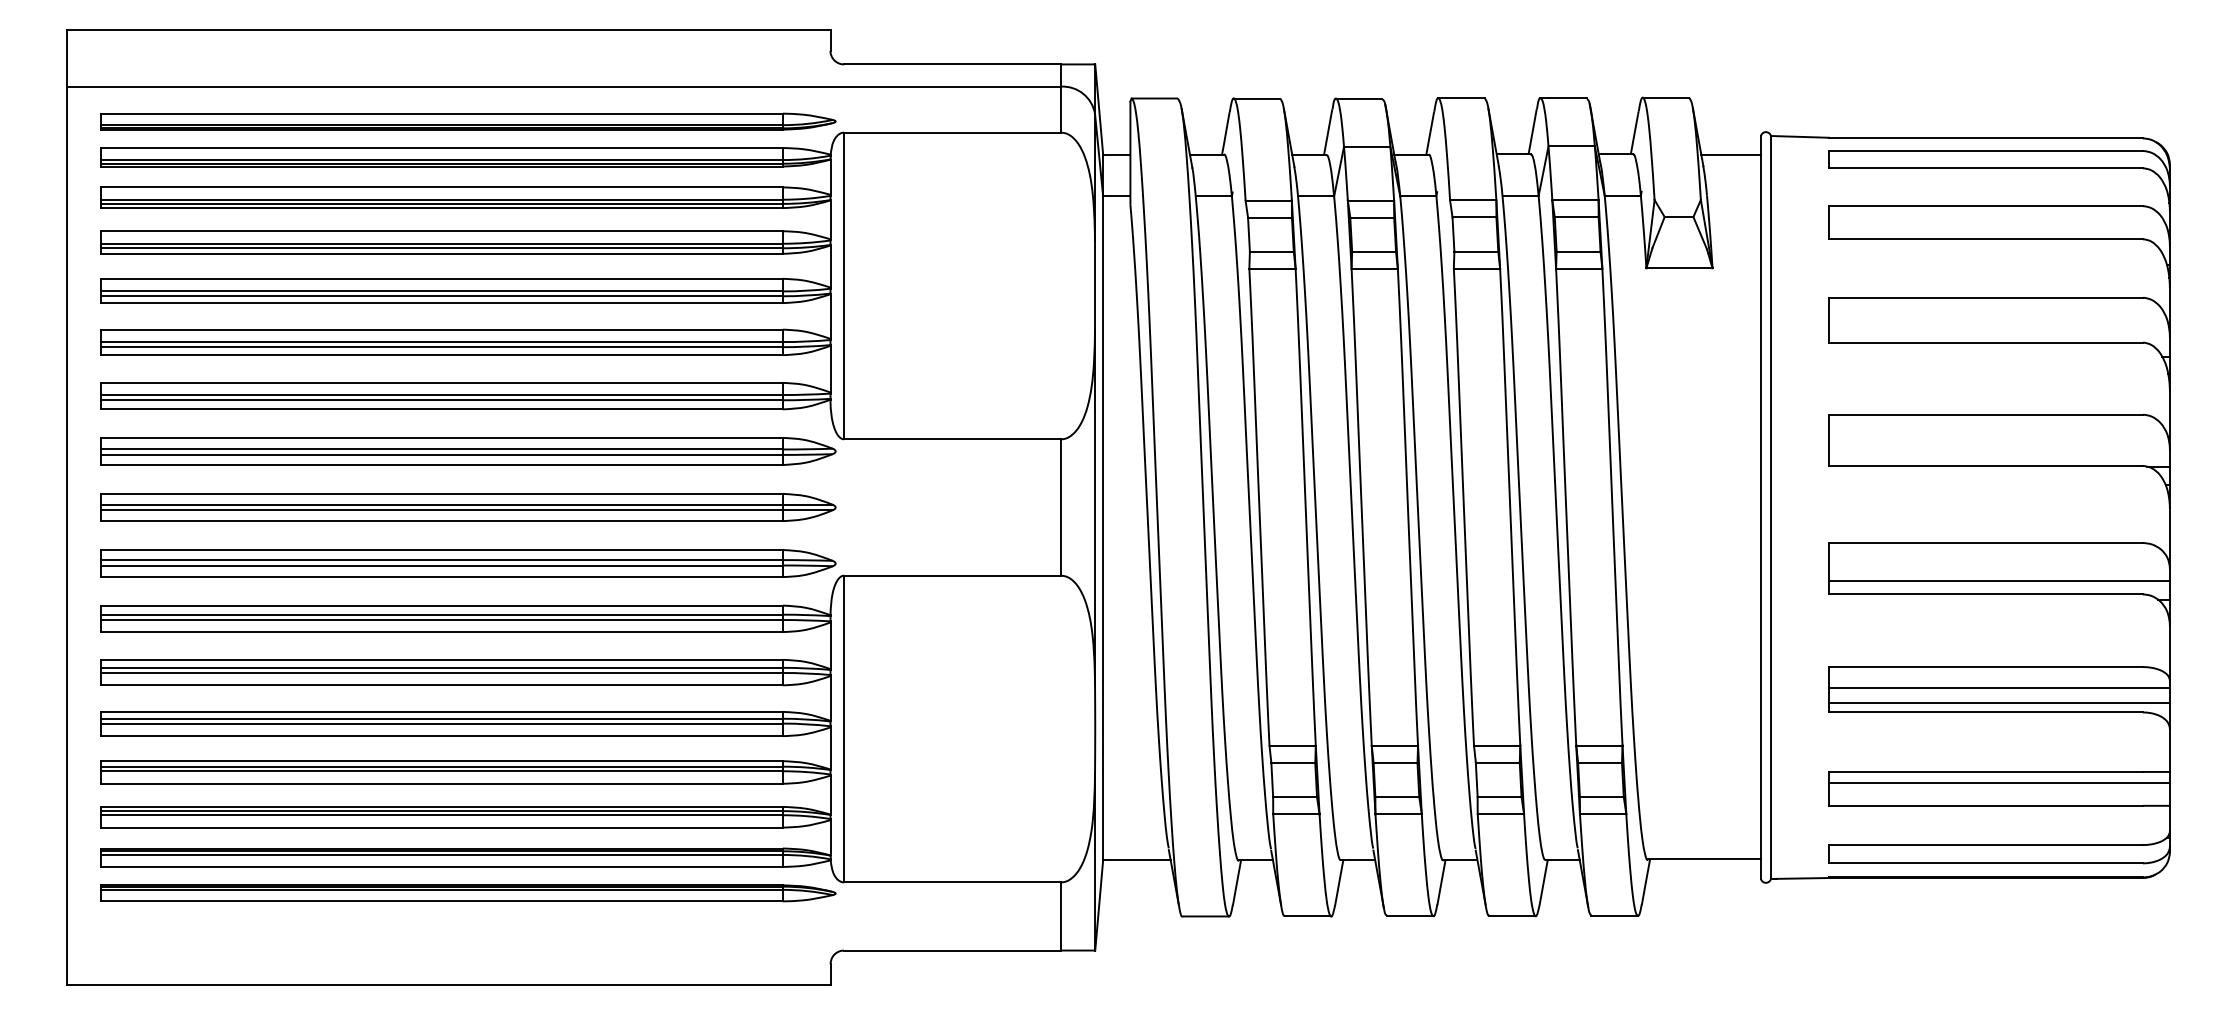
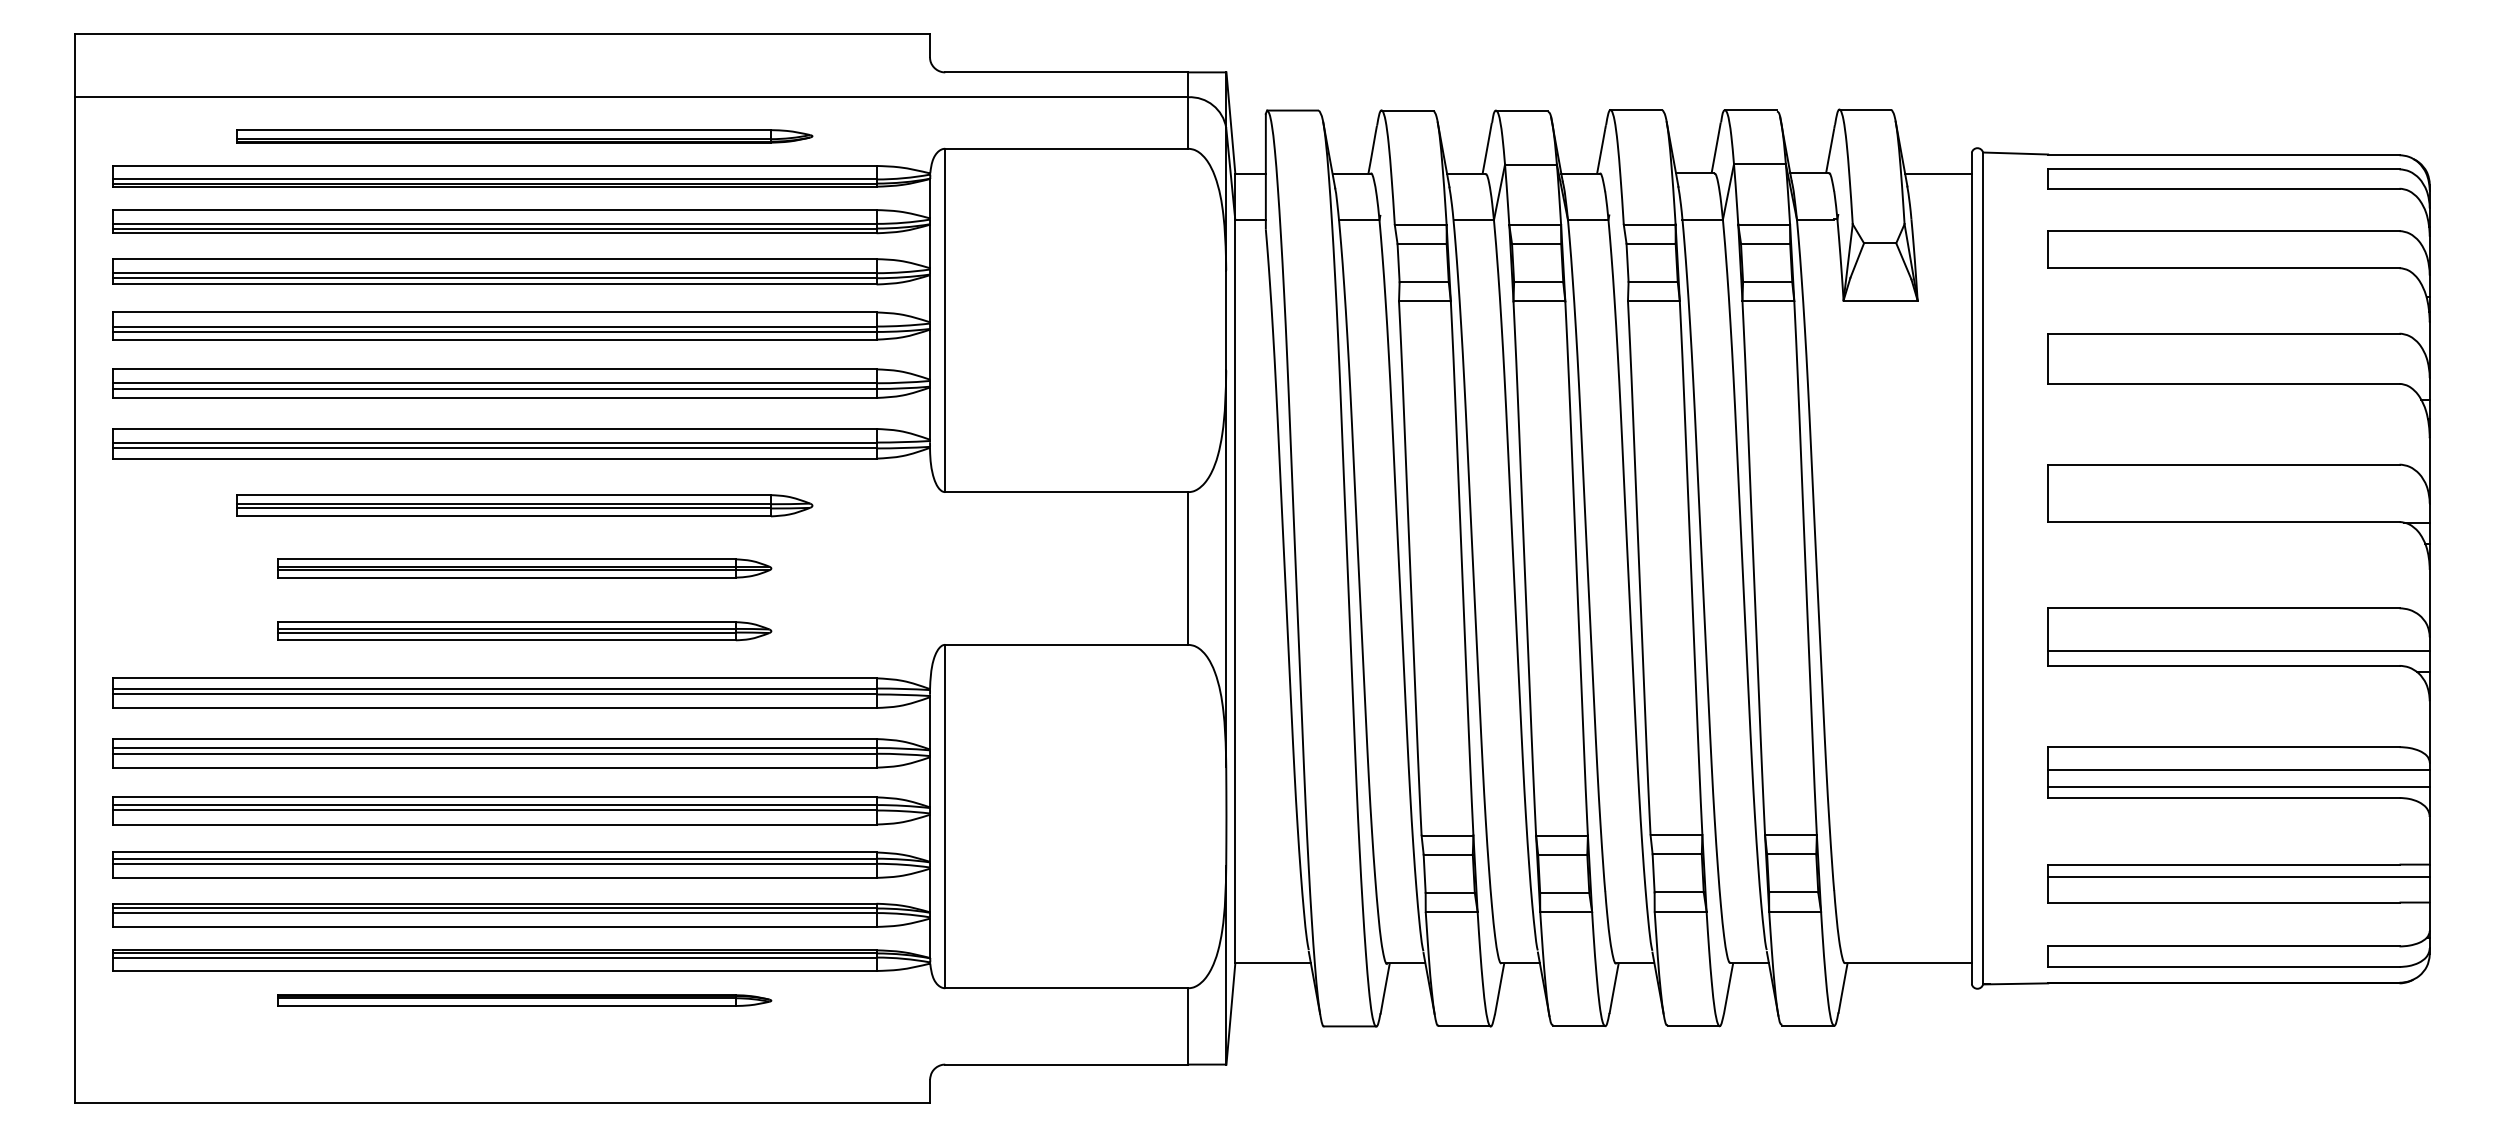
part: (468, 121) -> (524, 136), size x0.7
part: (468, 451) -> (524, 505), size x0.7
part: (468, 507) -> (524, 568), size x0.6
part: (468, 563) -> (524, 631), size x0.6
part: (468, 893) -> (524, 1000), size x0.6

